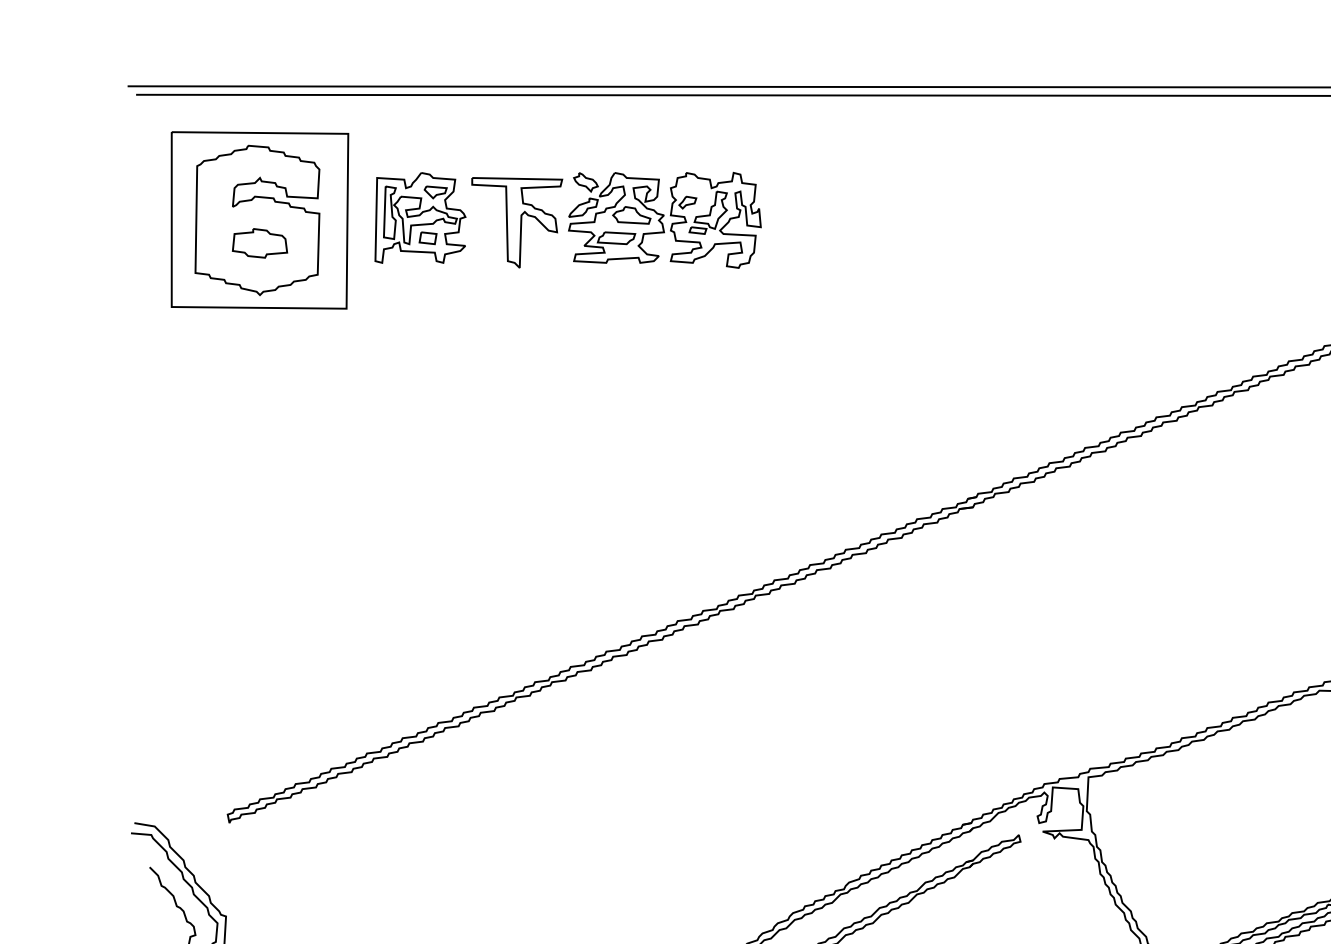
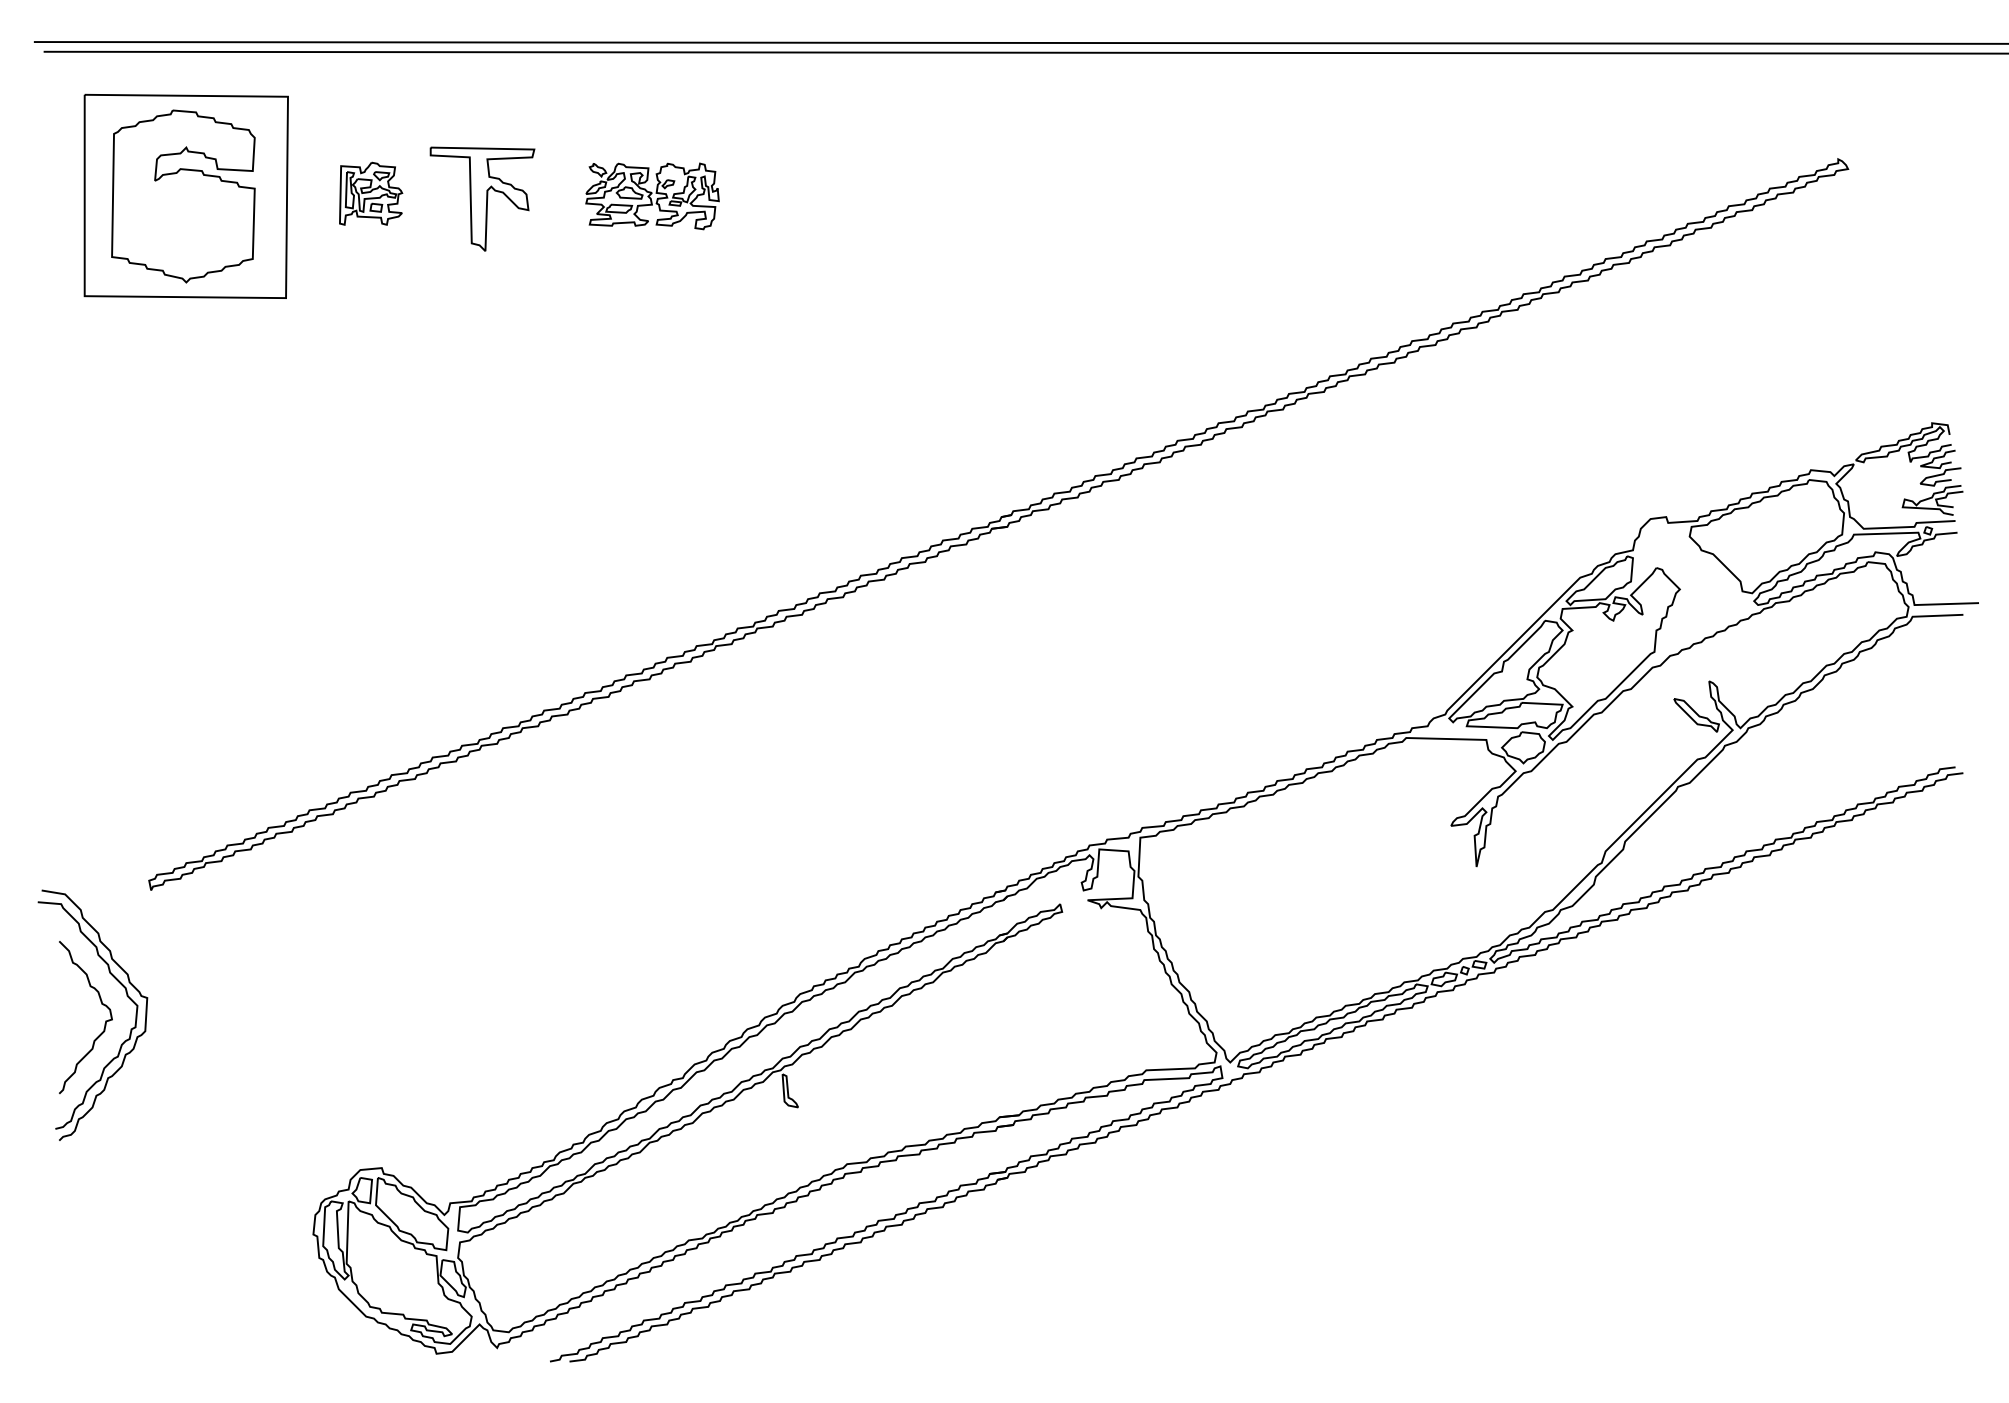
part: (419, 217) -> (370, 193), size x0.6
part: (664, 220) -> (652, 196), size x0.6
part: (260, 243) -> (186, 222), removed

